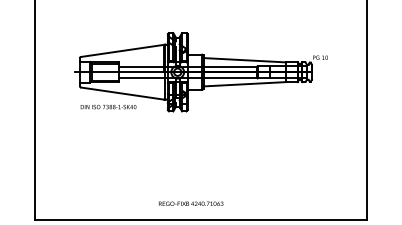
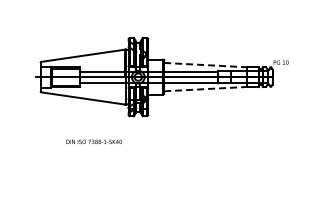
line: (245, 60) -> (206, 65), solid -> dashed
line: (245, 84) -> (206, 89), solid -> dashed
text: (108, 106) -> (94, 141), moved

